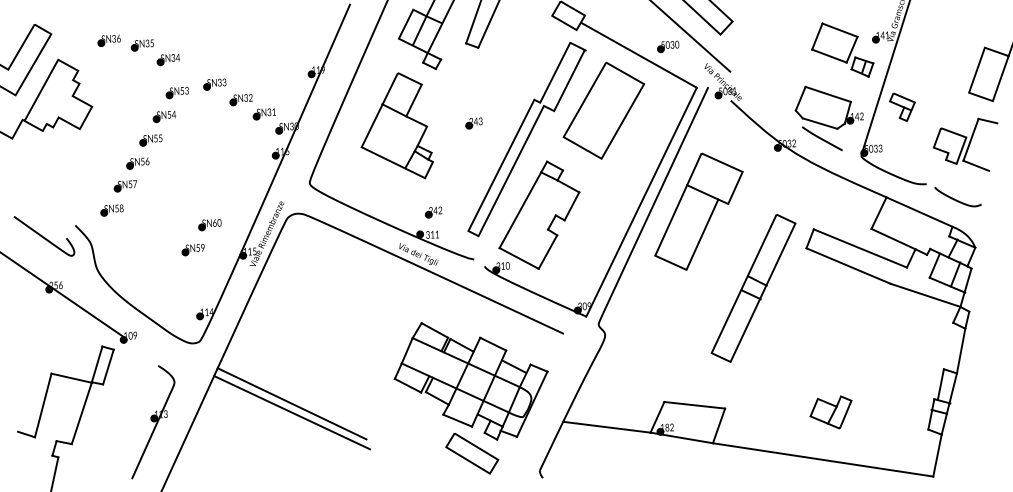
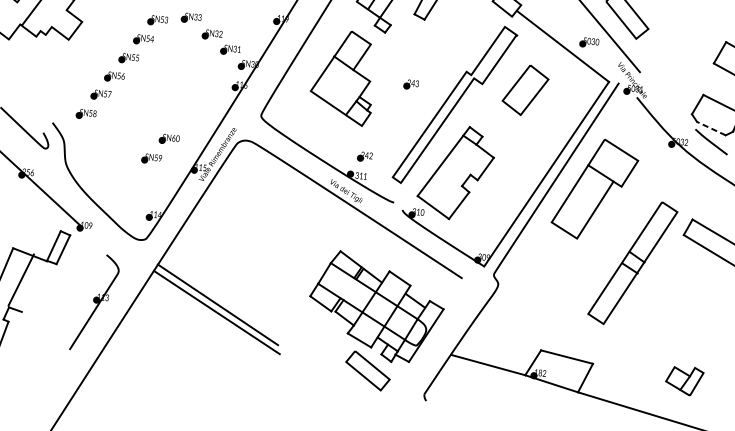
part: (603, 110) -> (525, 89), size x0.6
line: (819, 123) -> (710, 128), solid -> dashed
line: (81, 413) -> (20, 280), moved

